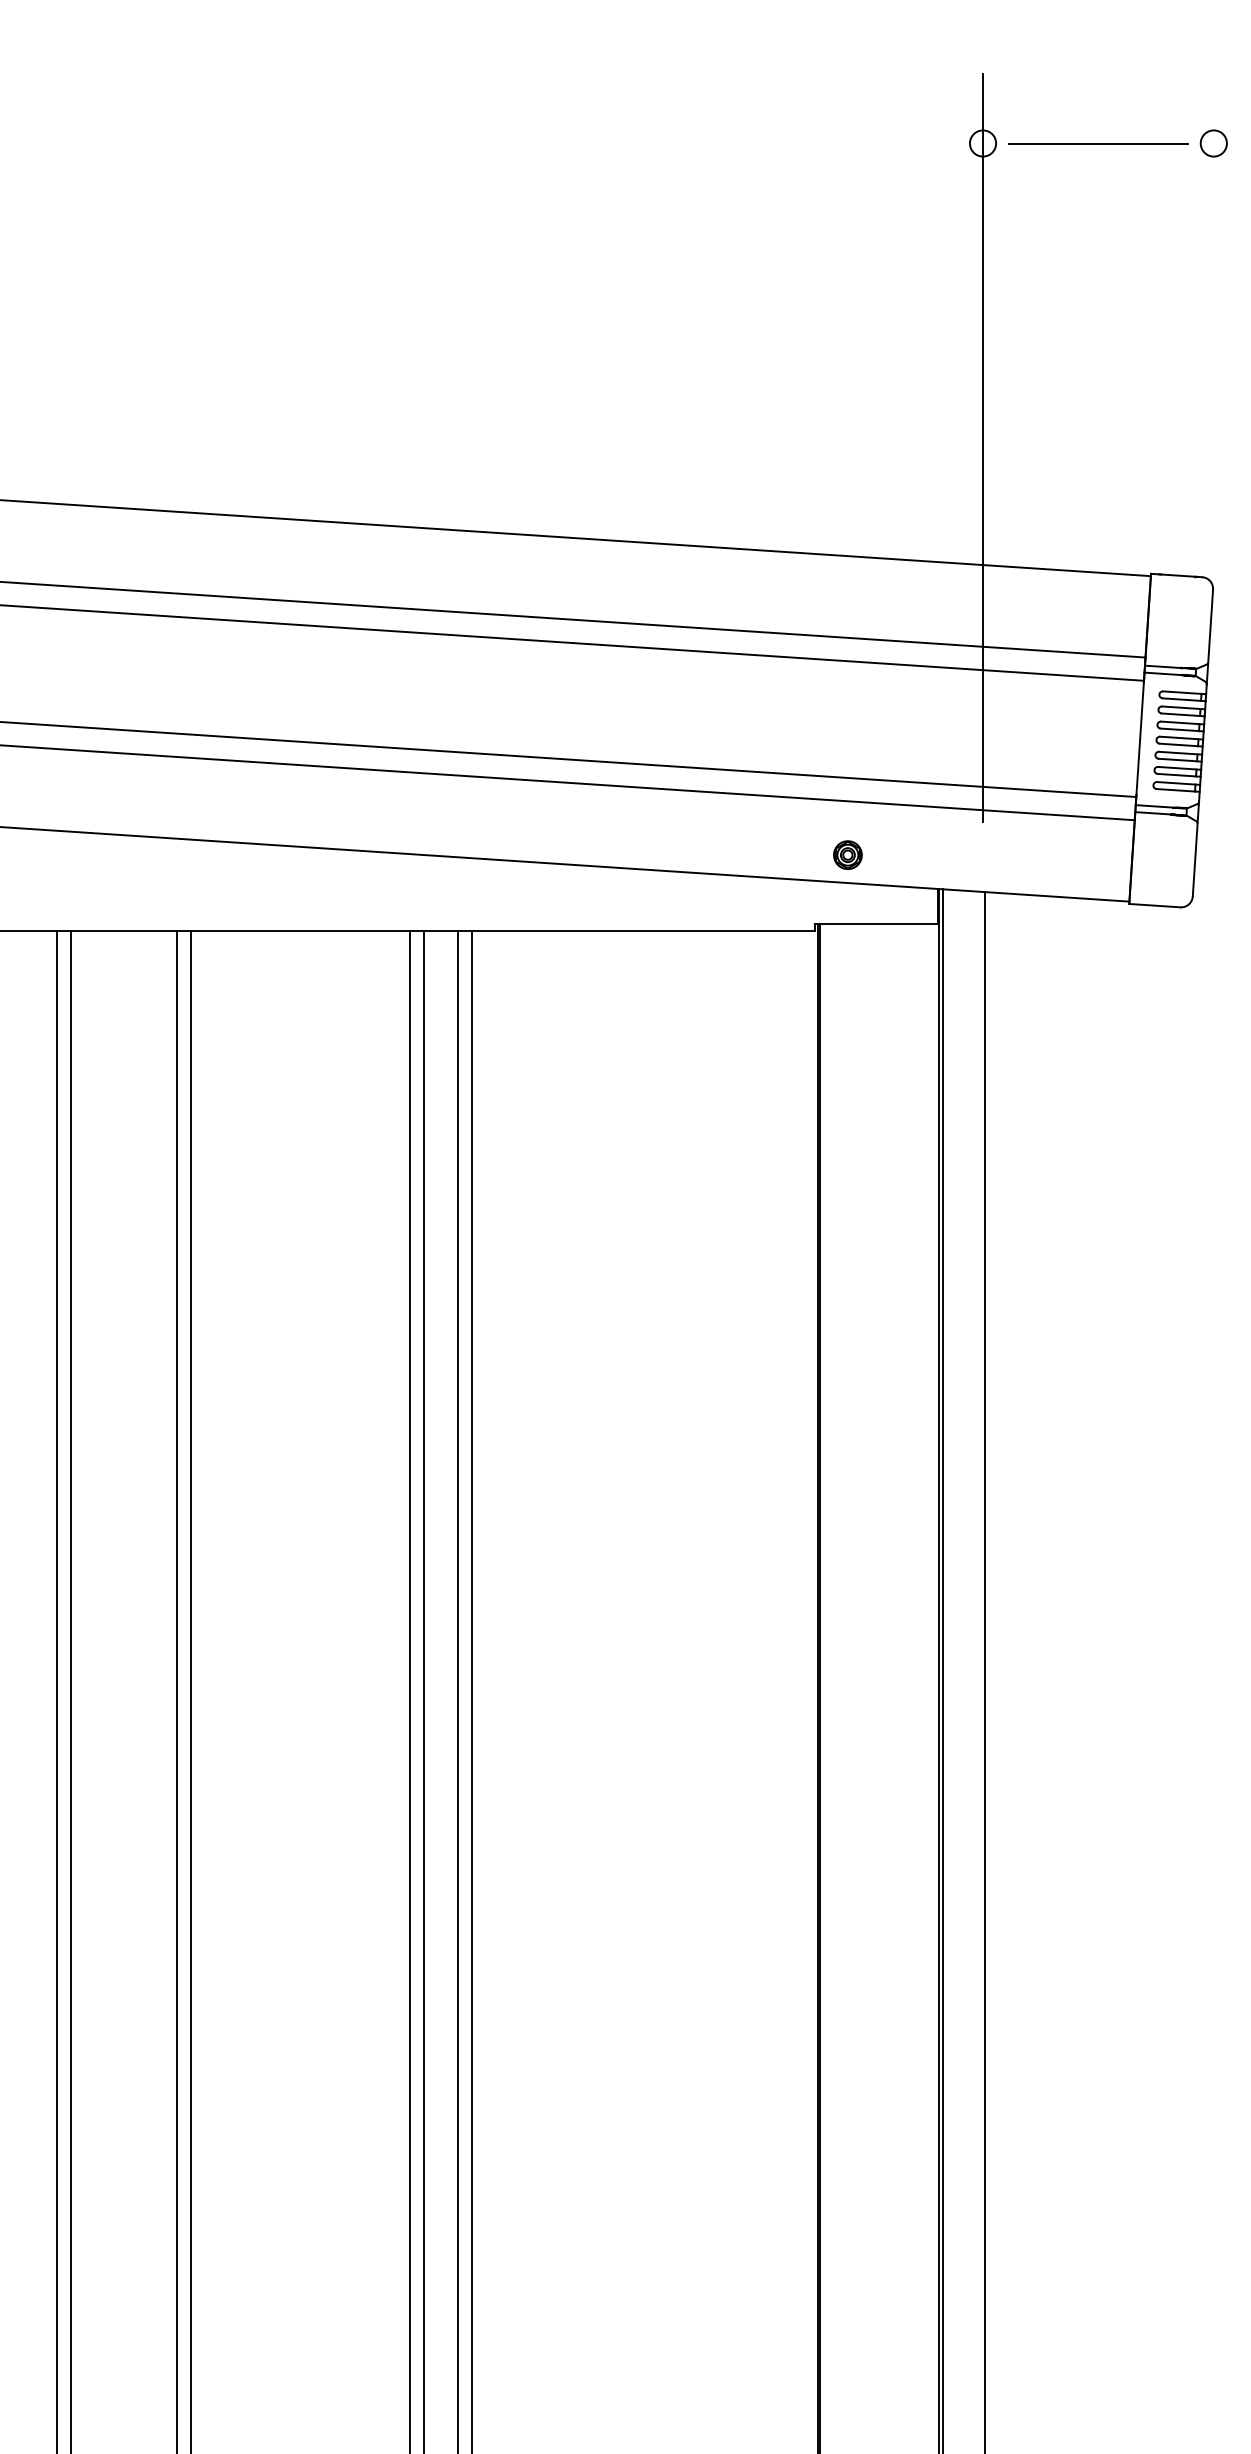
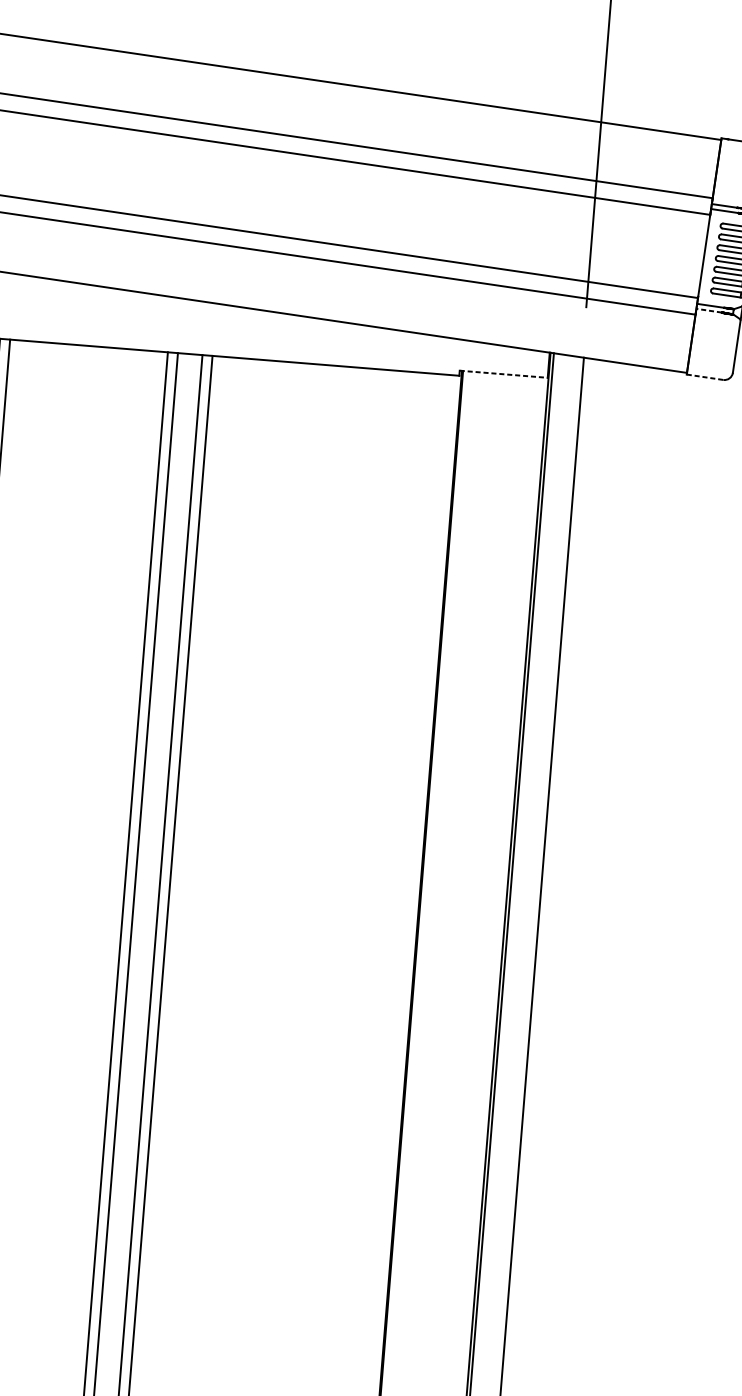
line: (1153, 813) -> (709, 310), solid -> dashed
part: (847, 854) -> (486, 322), removed
line: (1154, 905) -> (704, 377), solid -> dashed
line: (876, 923) -> (503, 373), solid -> dashed

